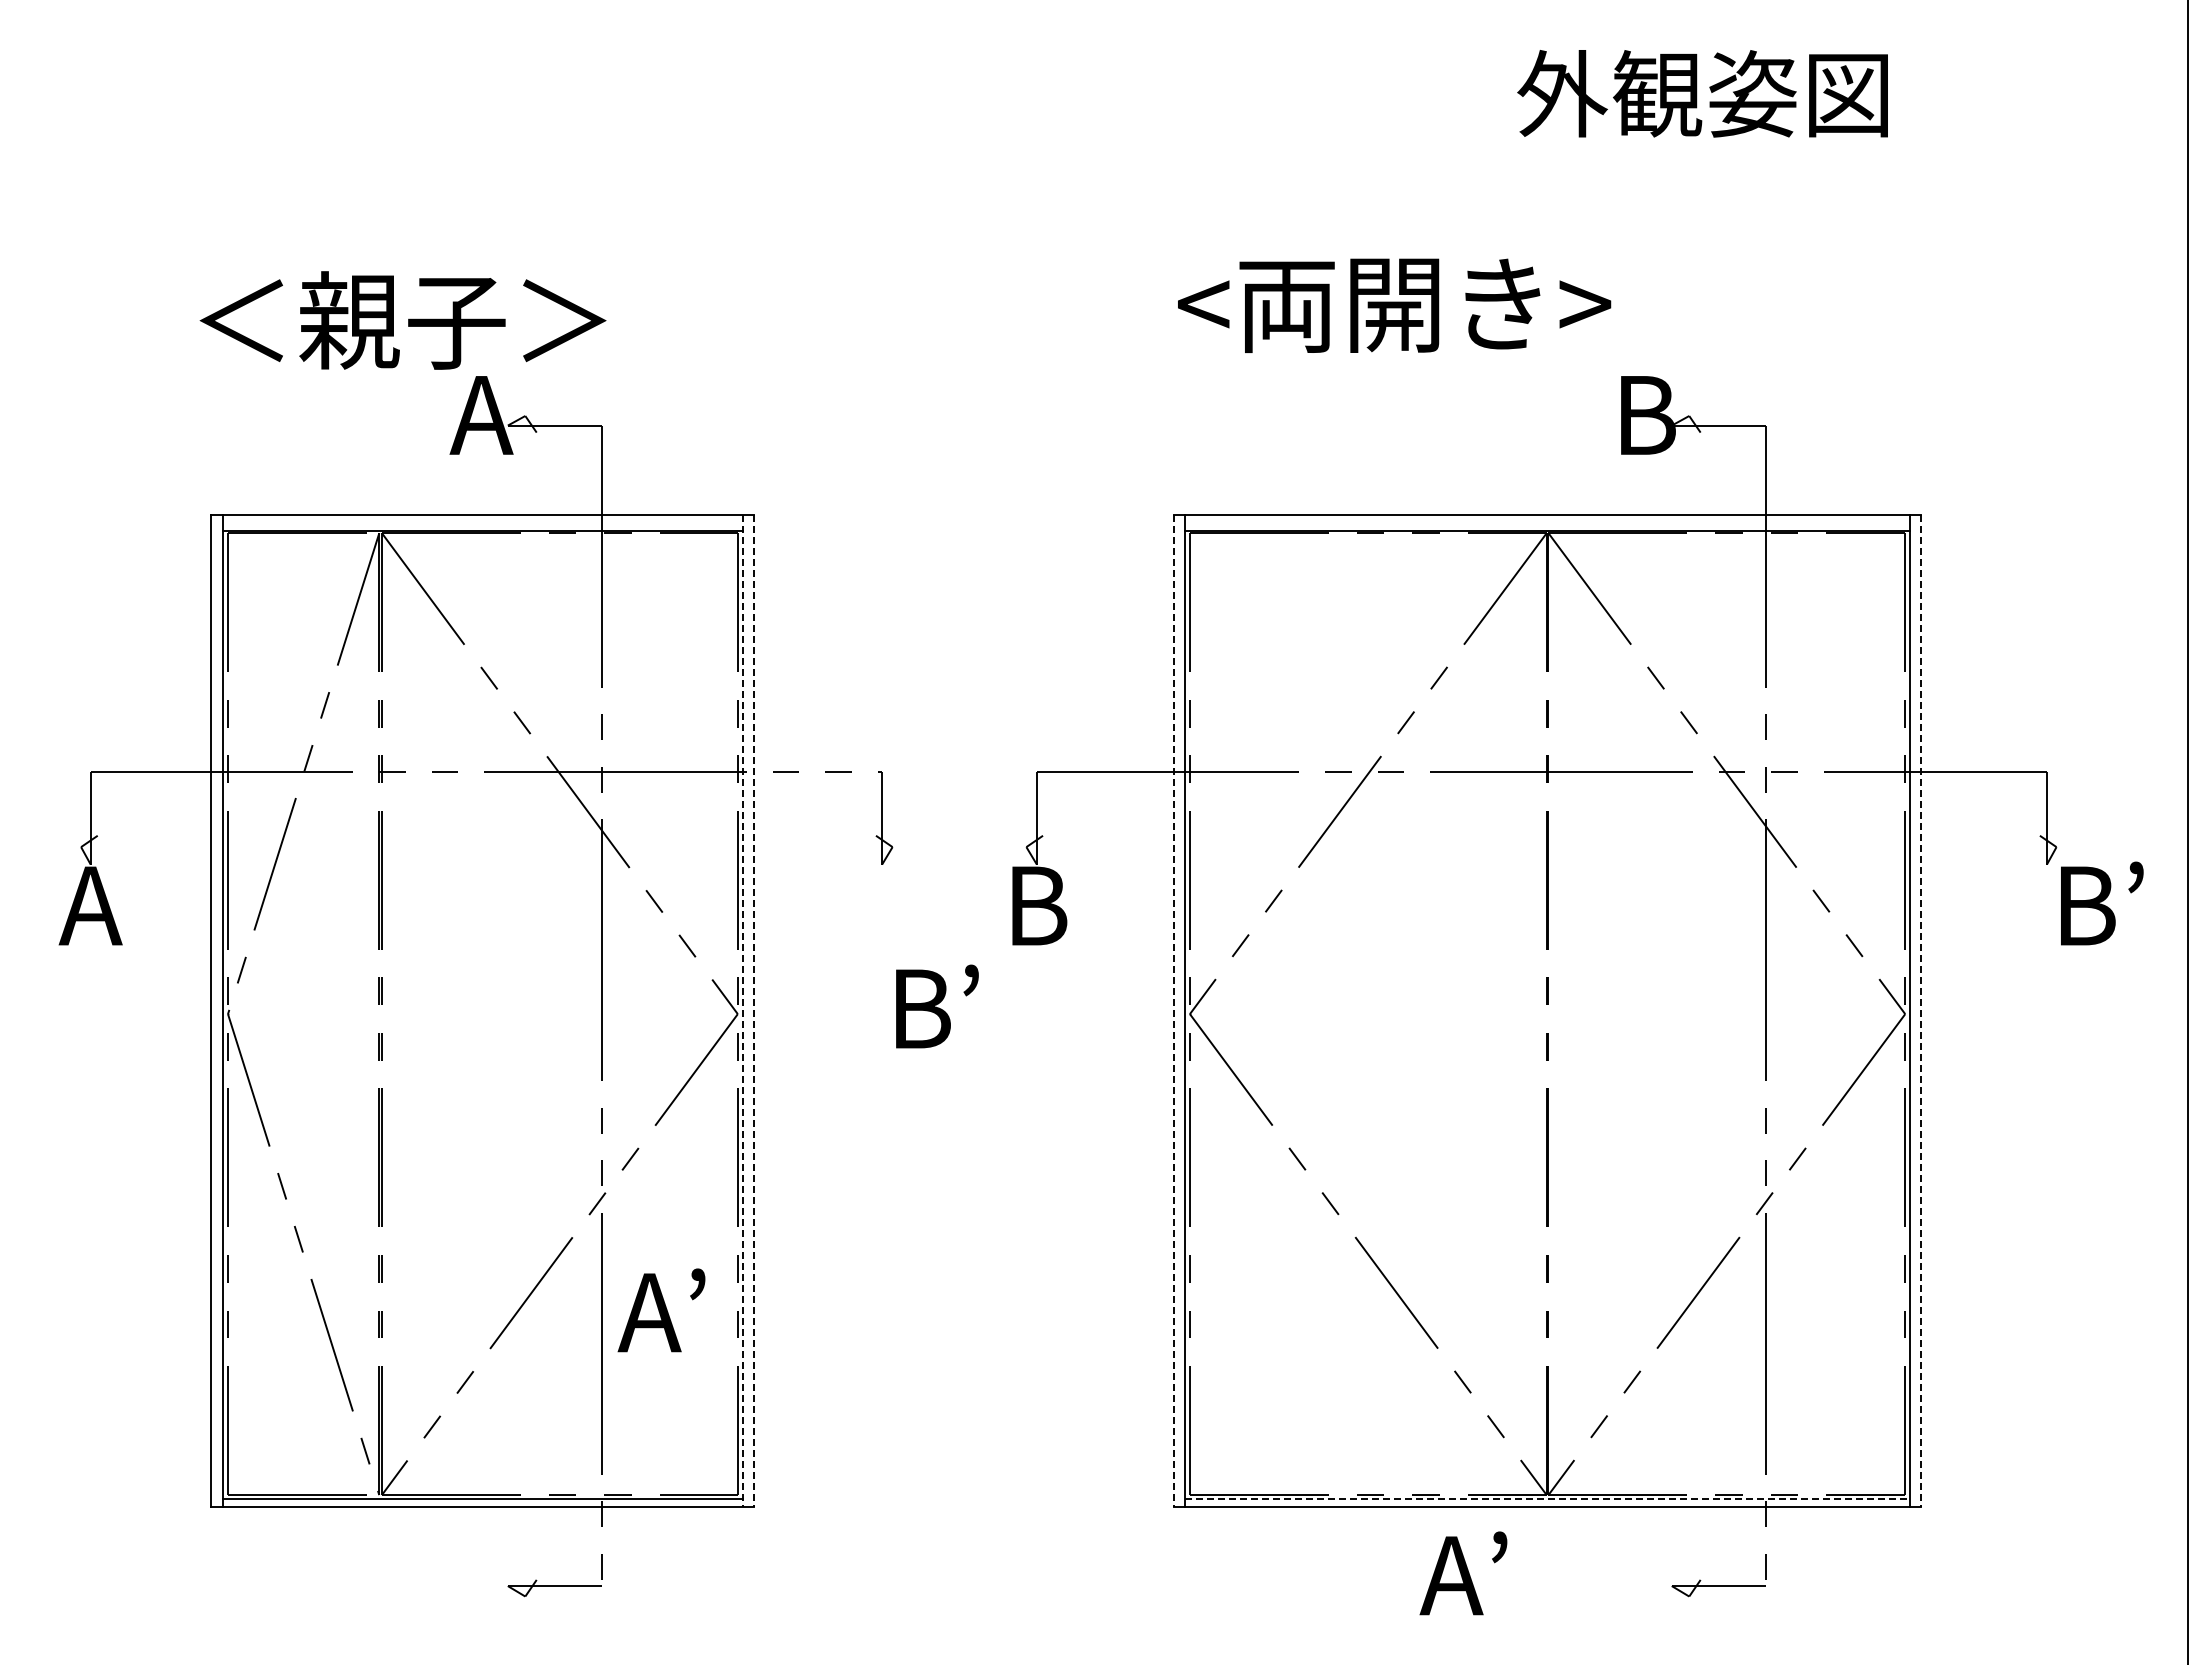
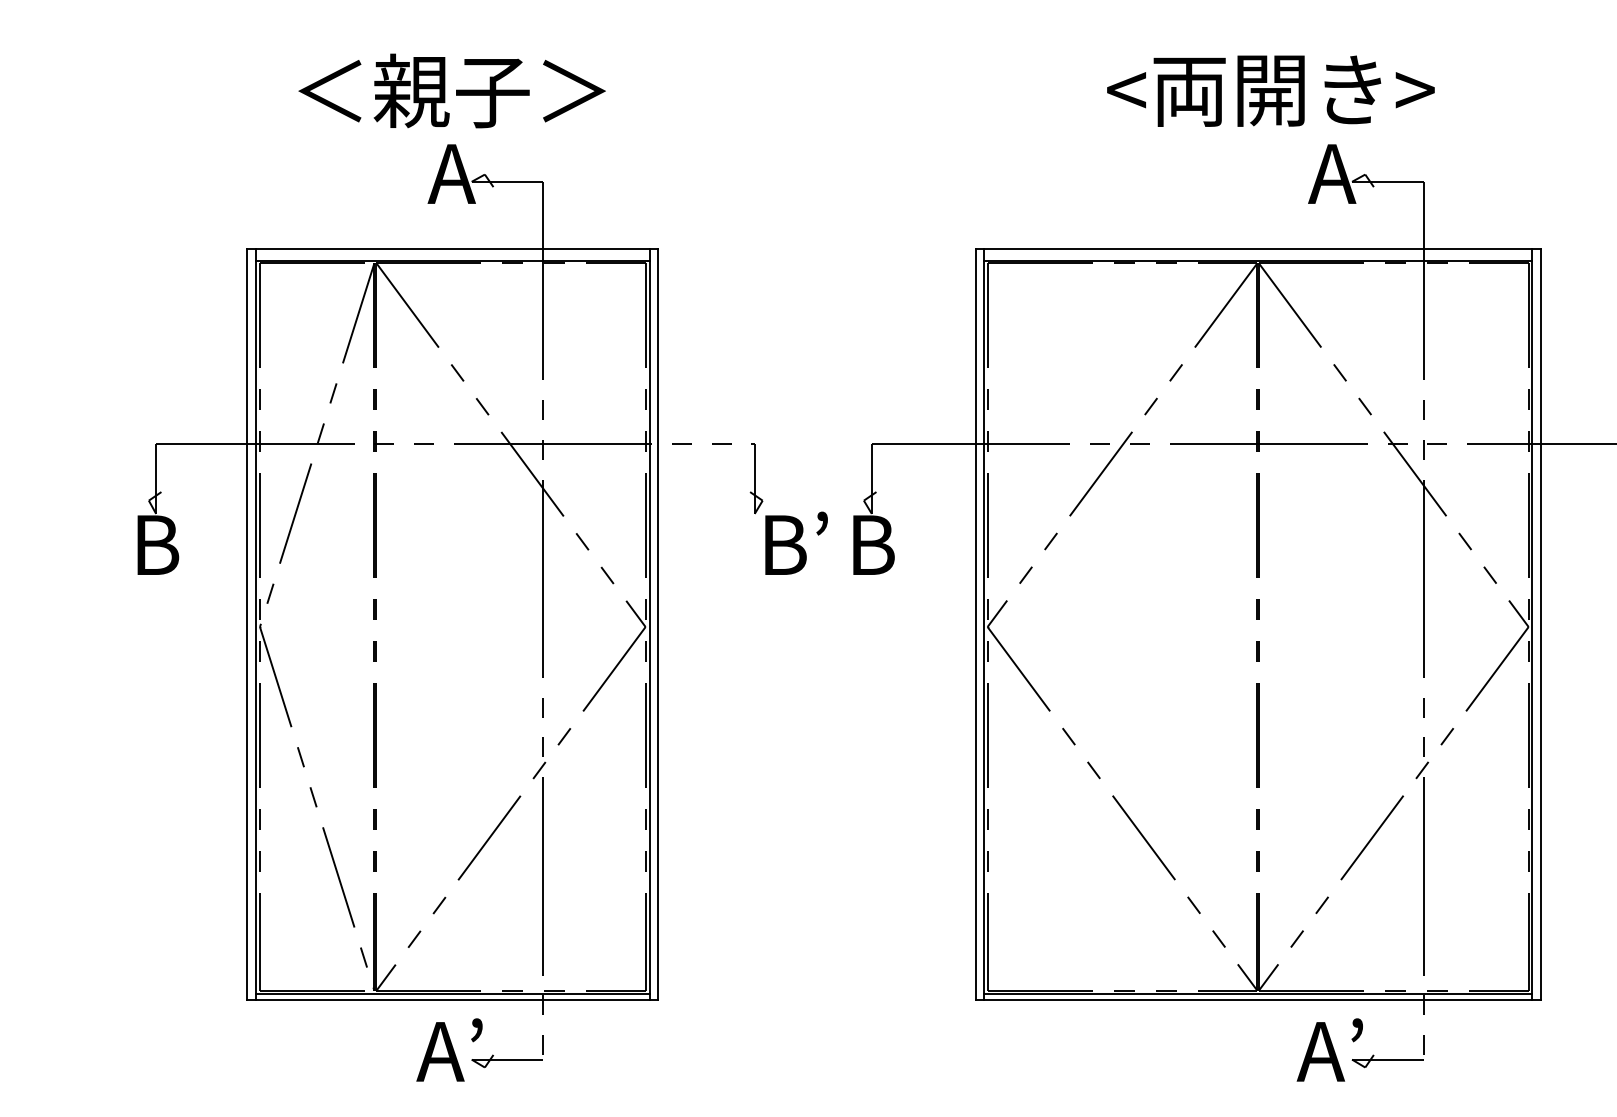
text: (1394, 305) -> (1270, 90), moved
text: (402, 320) -> (451, 90), moved
text: (1645, 415) -> (1332, 174), B -> A
text: (90, 905) -> (155, 544), A -> B
text: (937, 1006) -> (796, 543), moved
line: (743, 1011) -> (649, 625), dashed -> solid
line: (753, 1011) -> (657, 625), dashed -> solid
line: (1174, 1011) -> (975, 625), dashed -> solid
line: (1921, 1011) -> (1540, 625), dashed -> solid
text: (661, 1310) -> (449, 1050), moved
line: (1547, 1499) -> (1258, 994), dashed -> solid
text: (1463, 1573) -> (1329, 1050), moved

